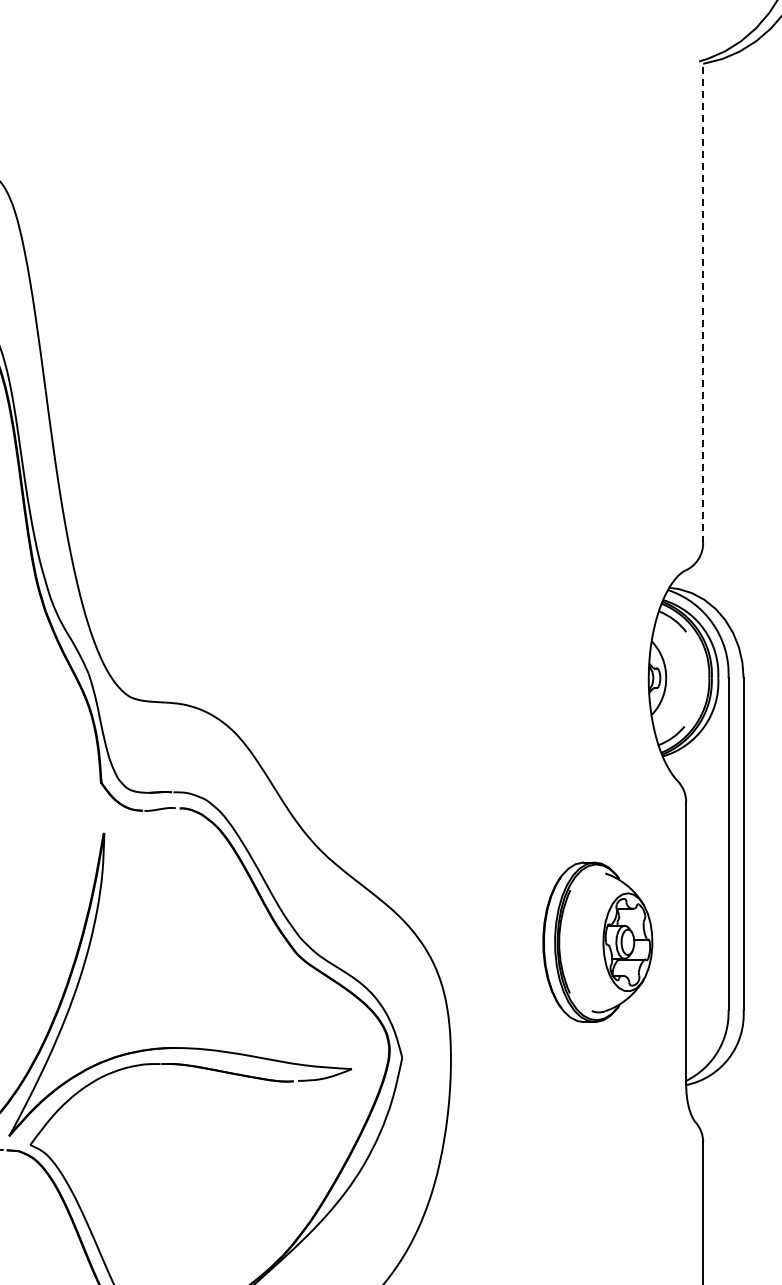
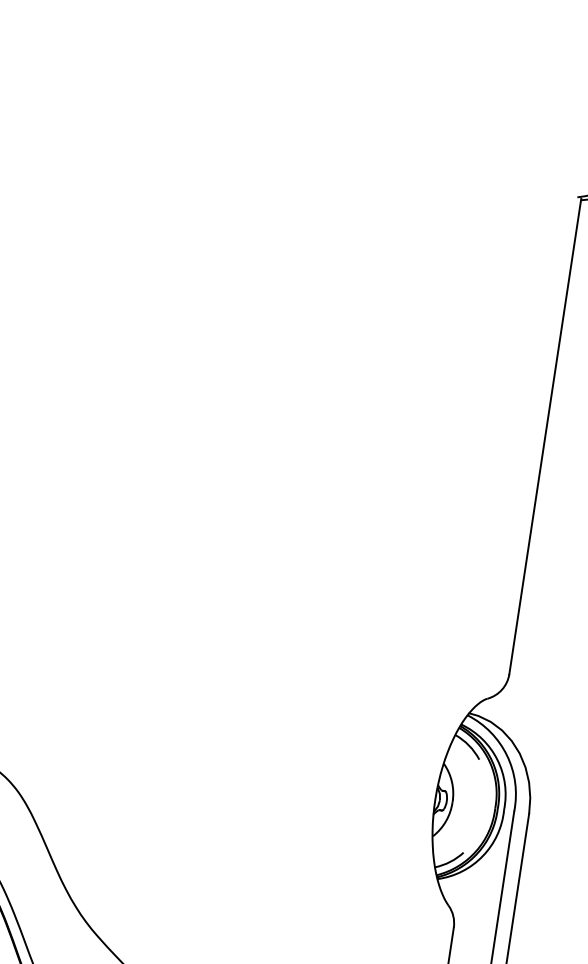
line: (703, 302) -> (545, 436), dashed -> solid

